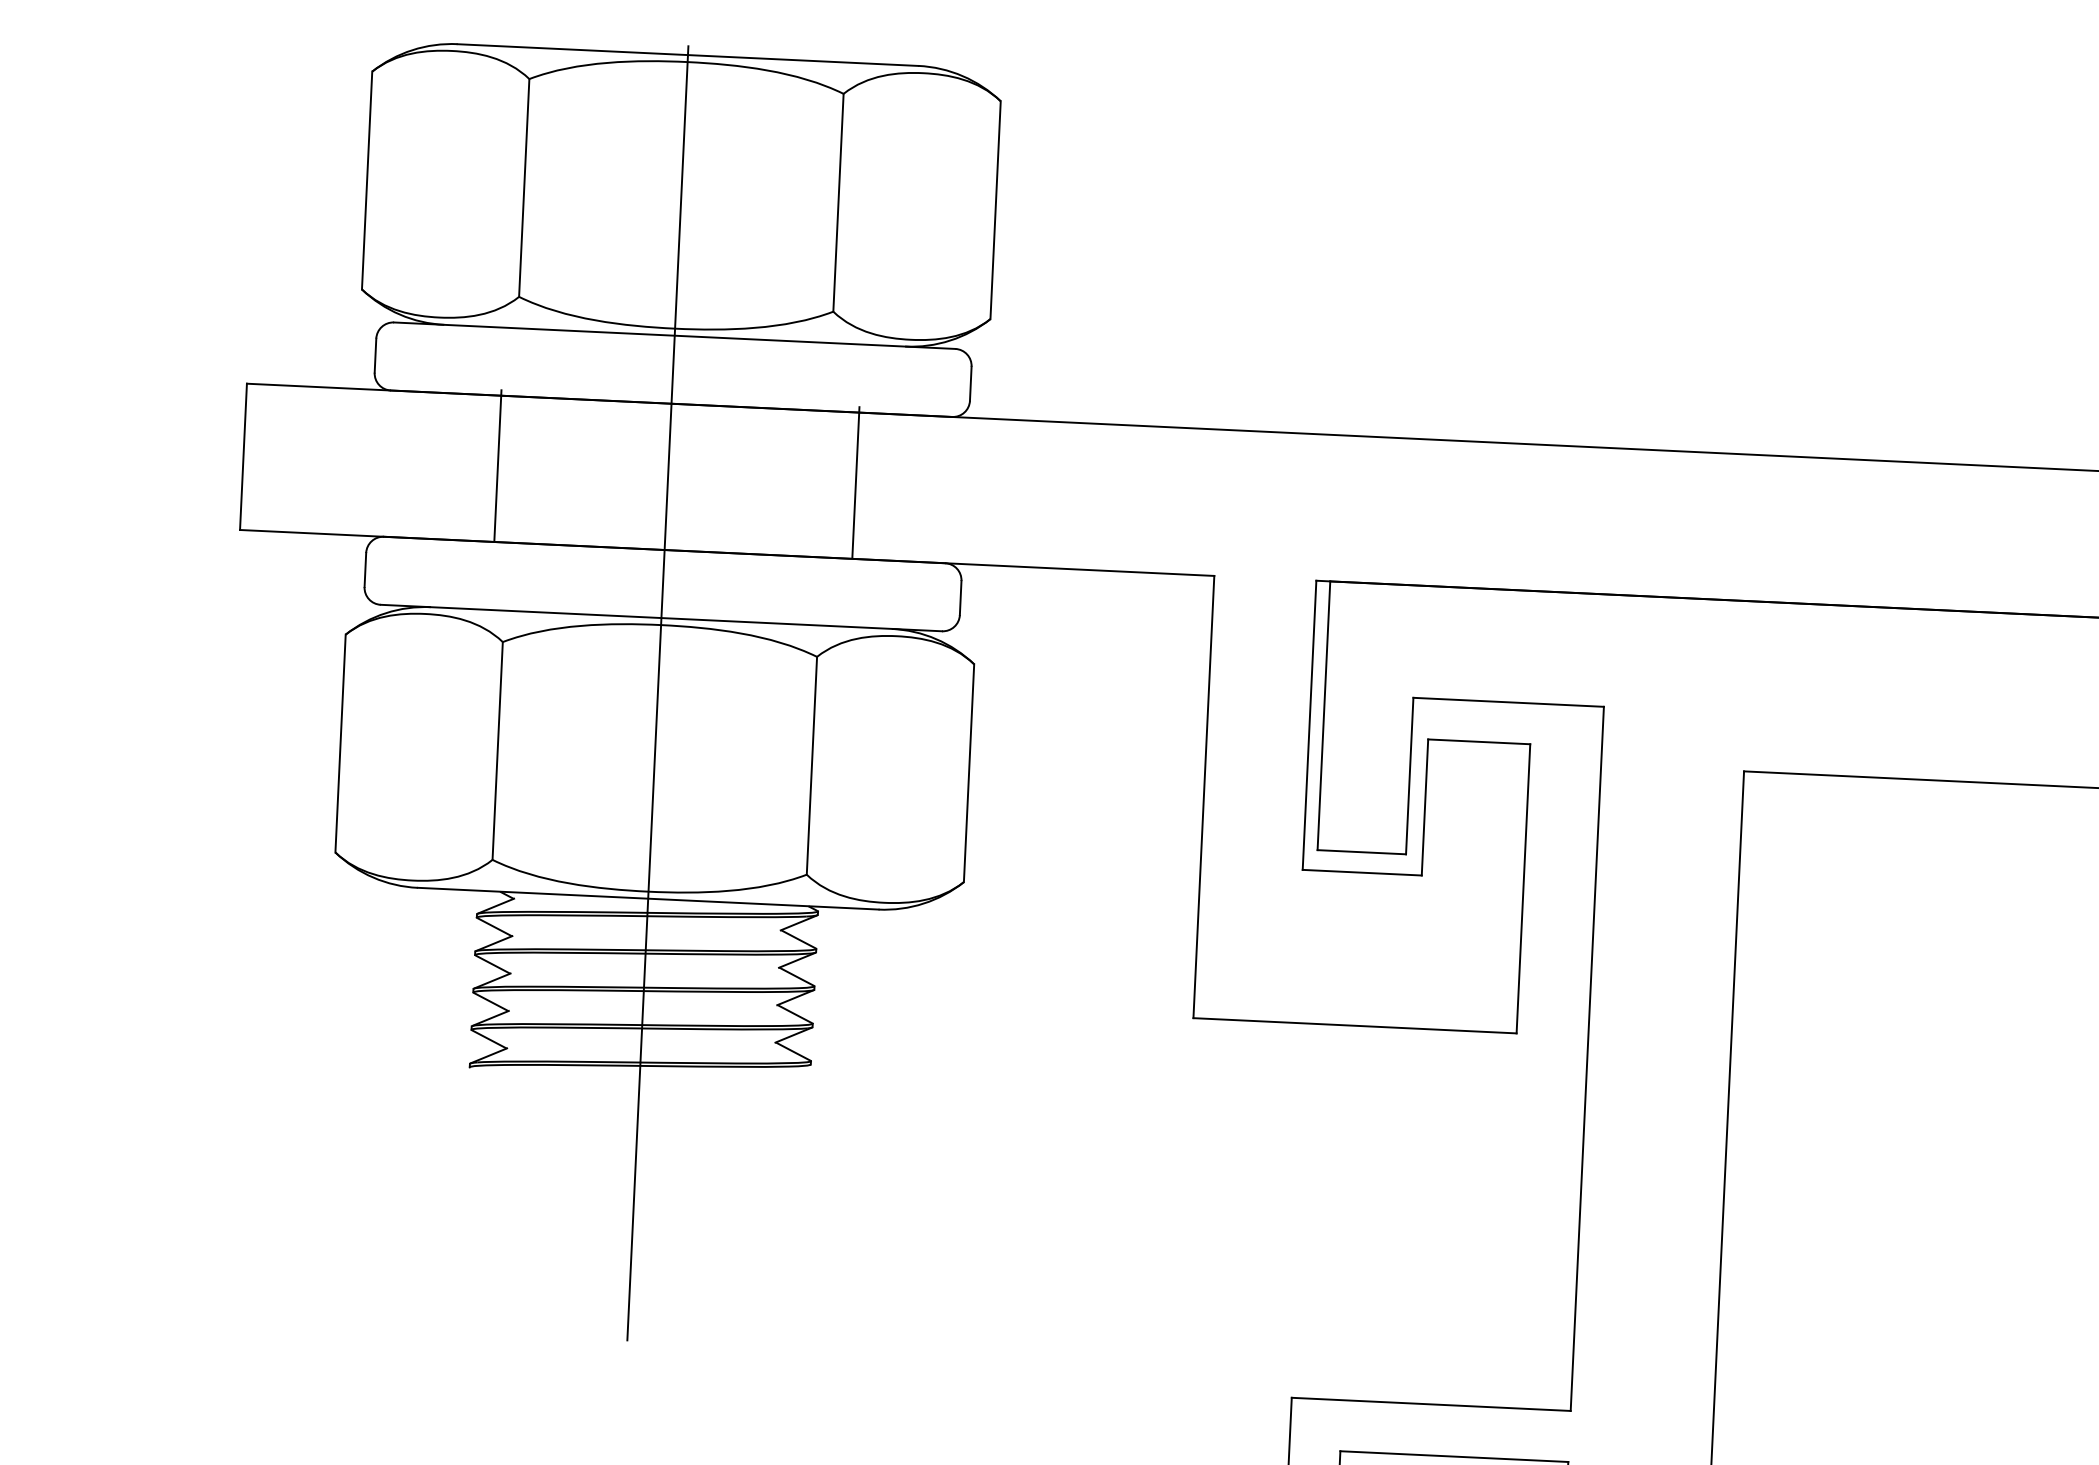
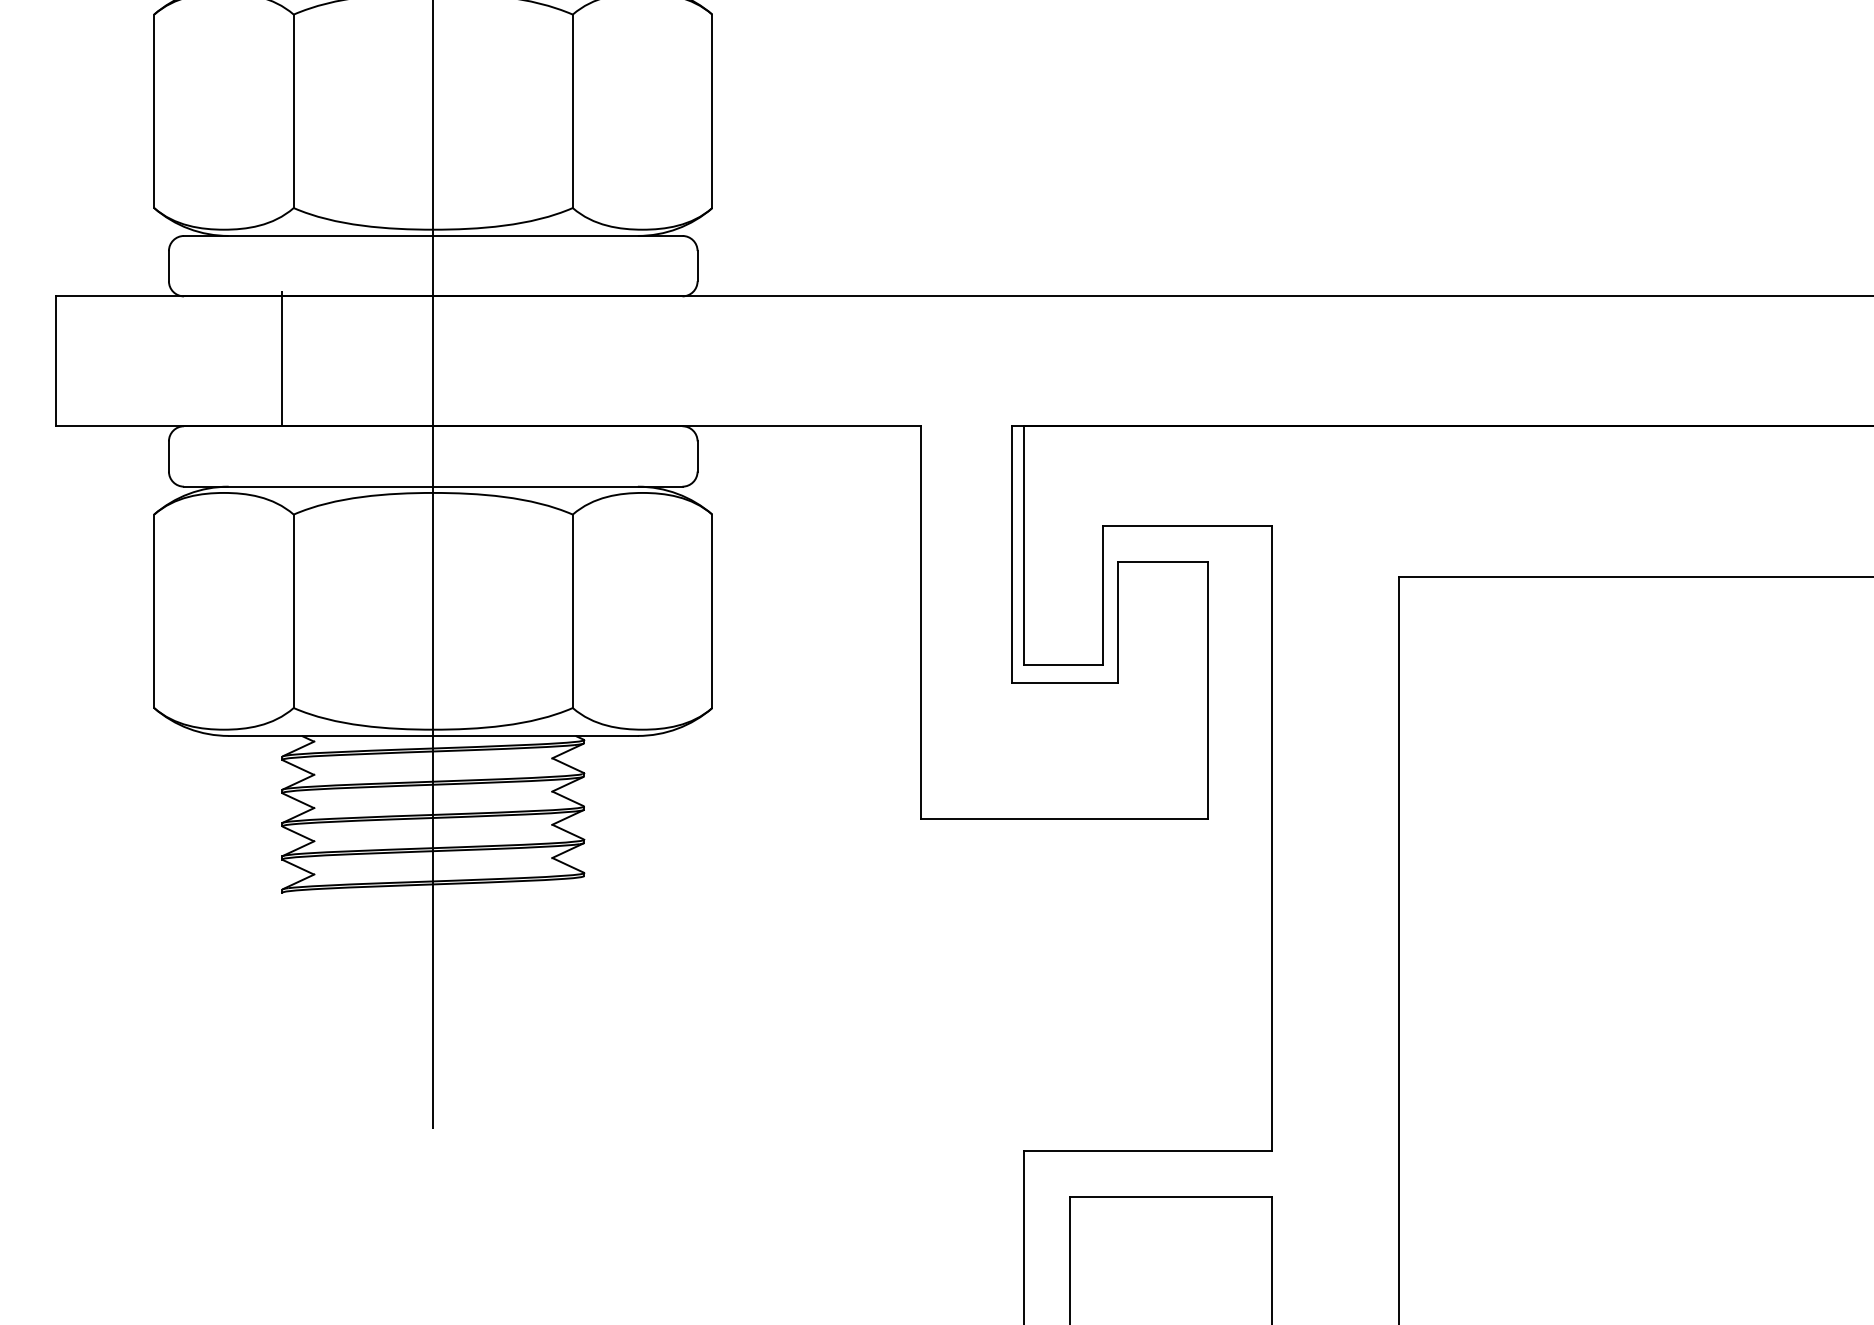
line: (855, 482) -> (599, 358), removed

